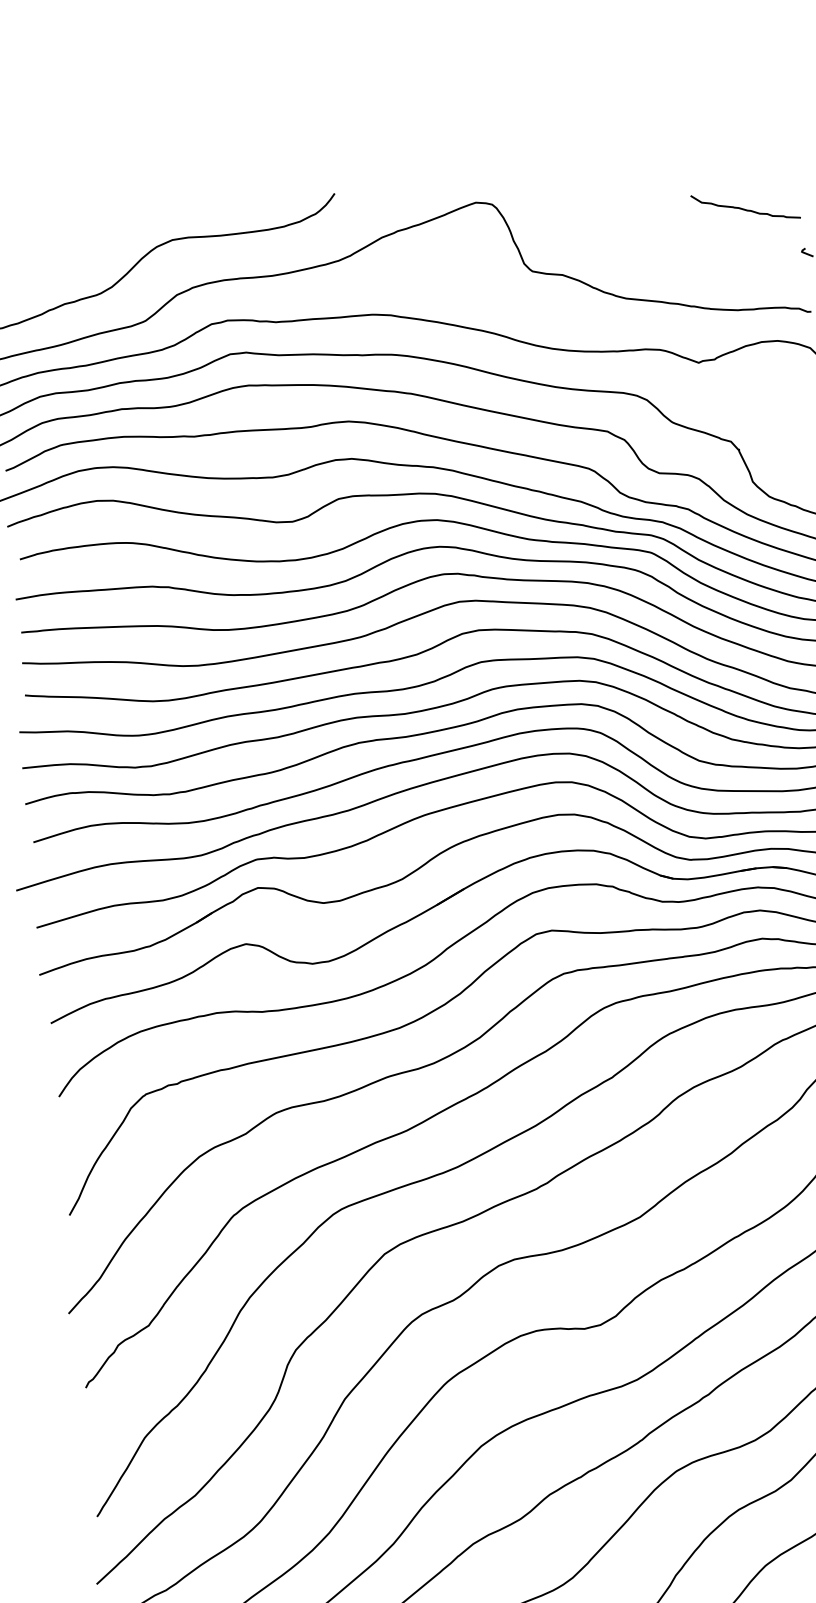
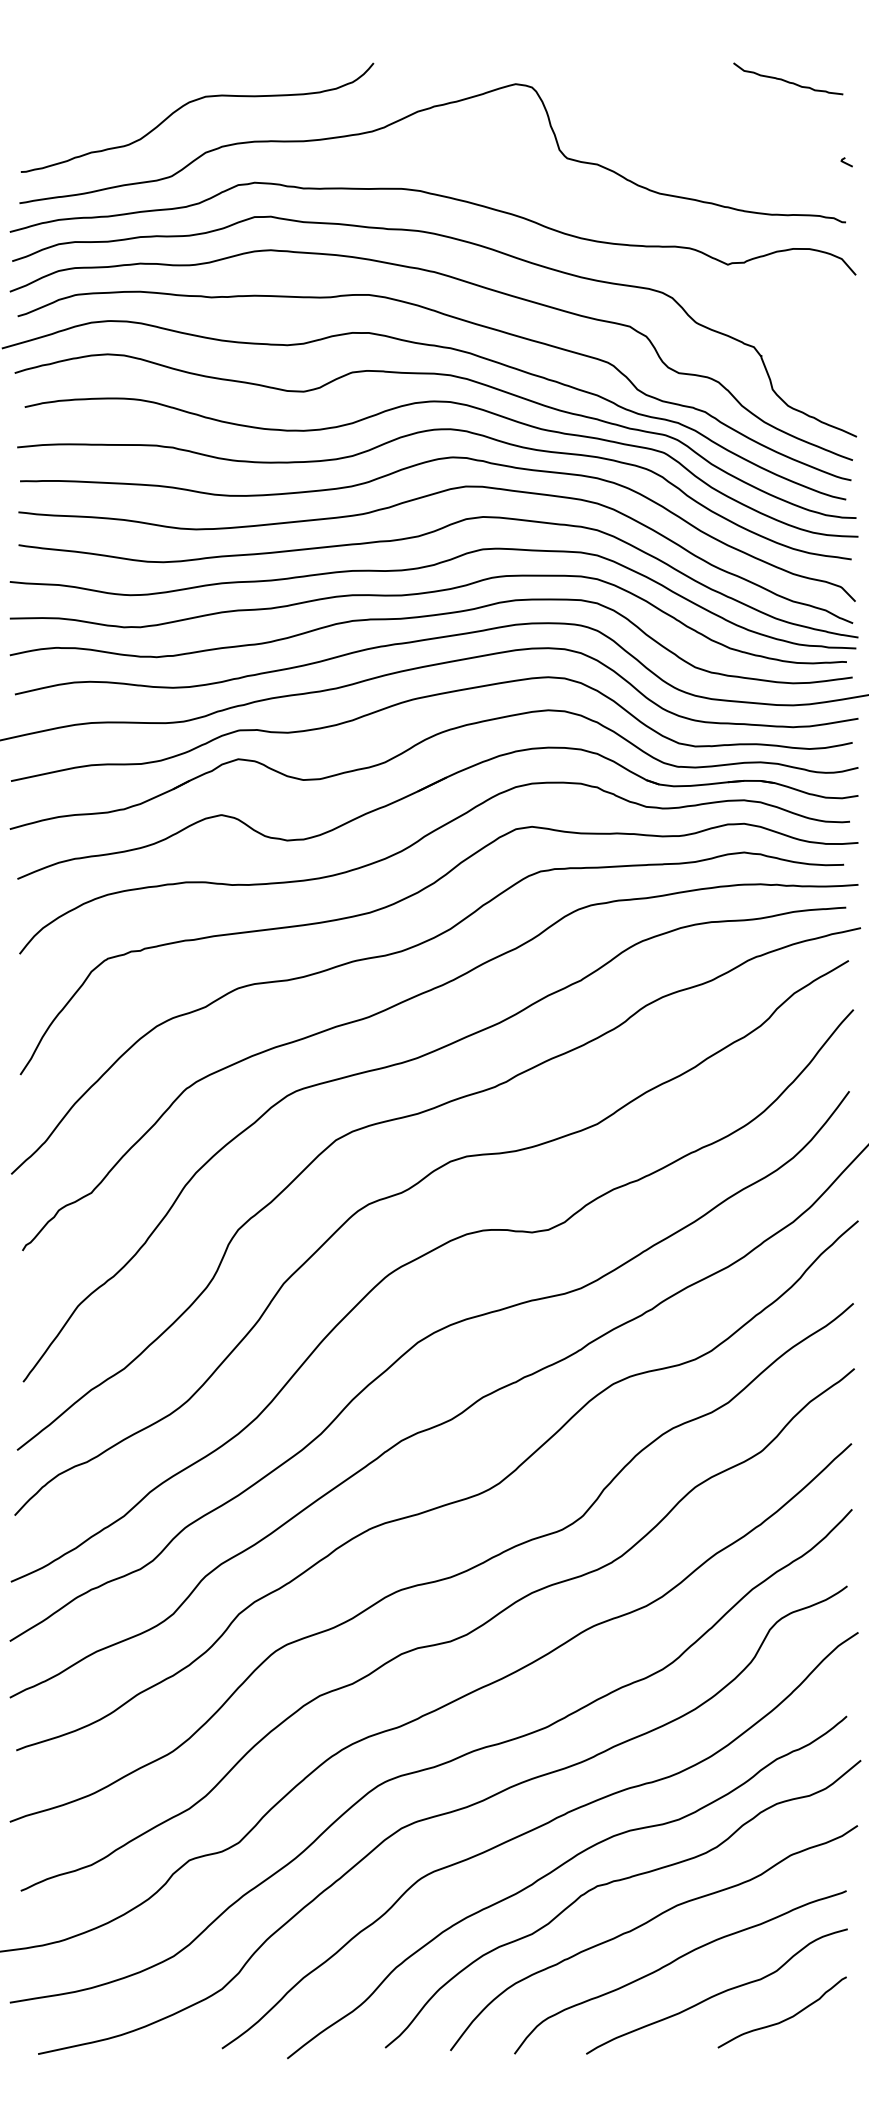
curve: (745, 208) -> (787, 80), moved

